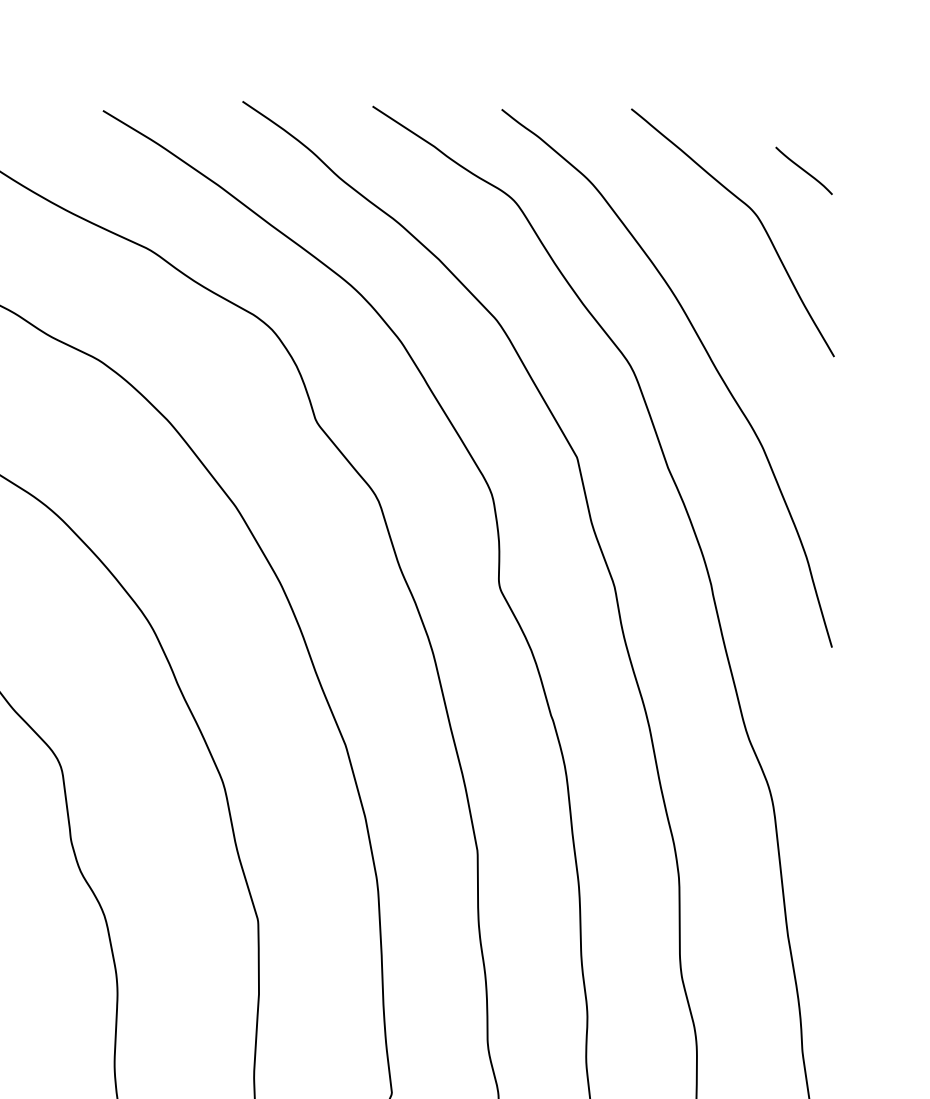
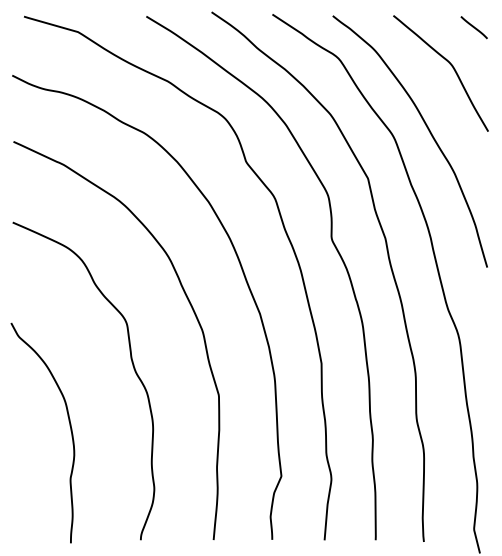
line: (802, 170) -> (473, 27), moved

